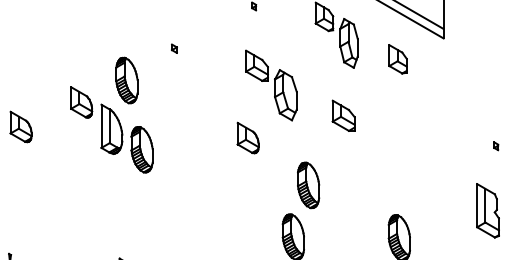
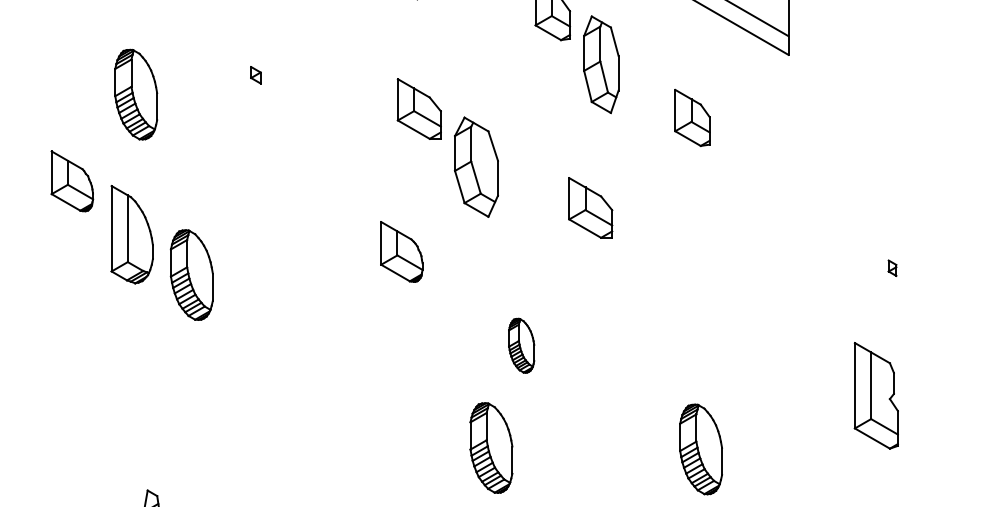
part: (397, 59) -> (691, 118), moved
part: (126, 80) -> (135, 94), moved
part: (308, 185) -> (521, 345), size x0.6

